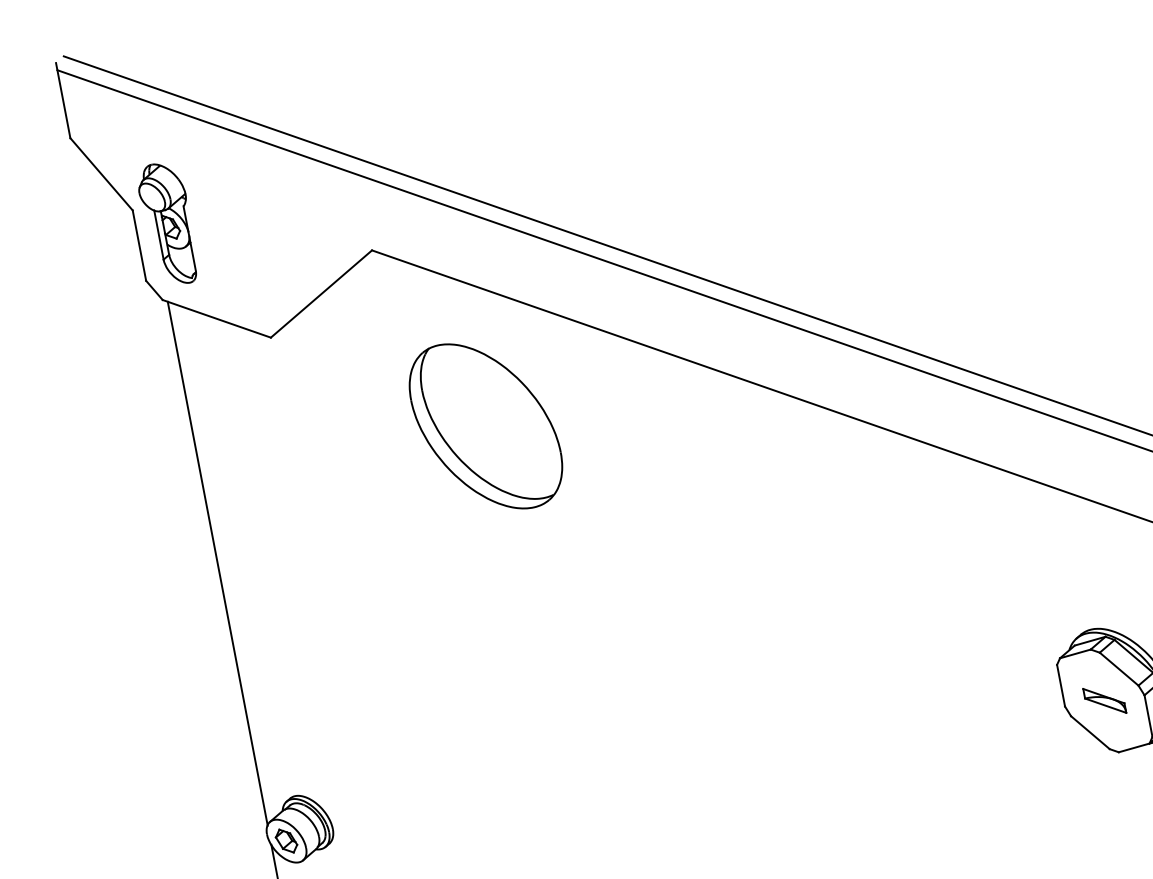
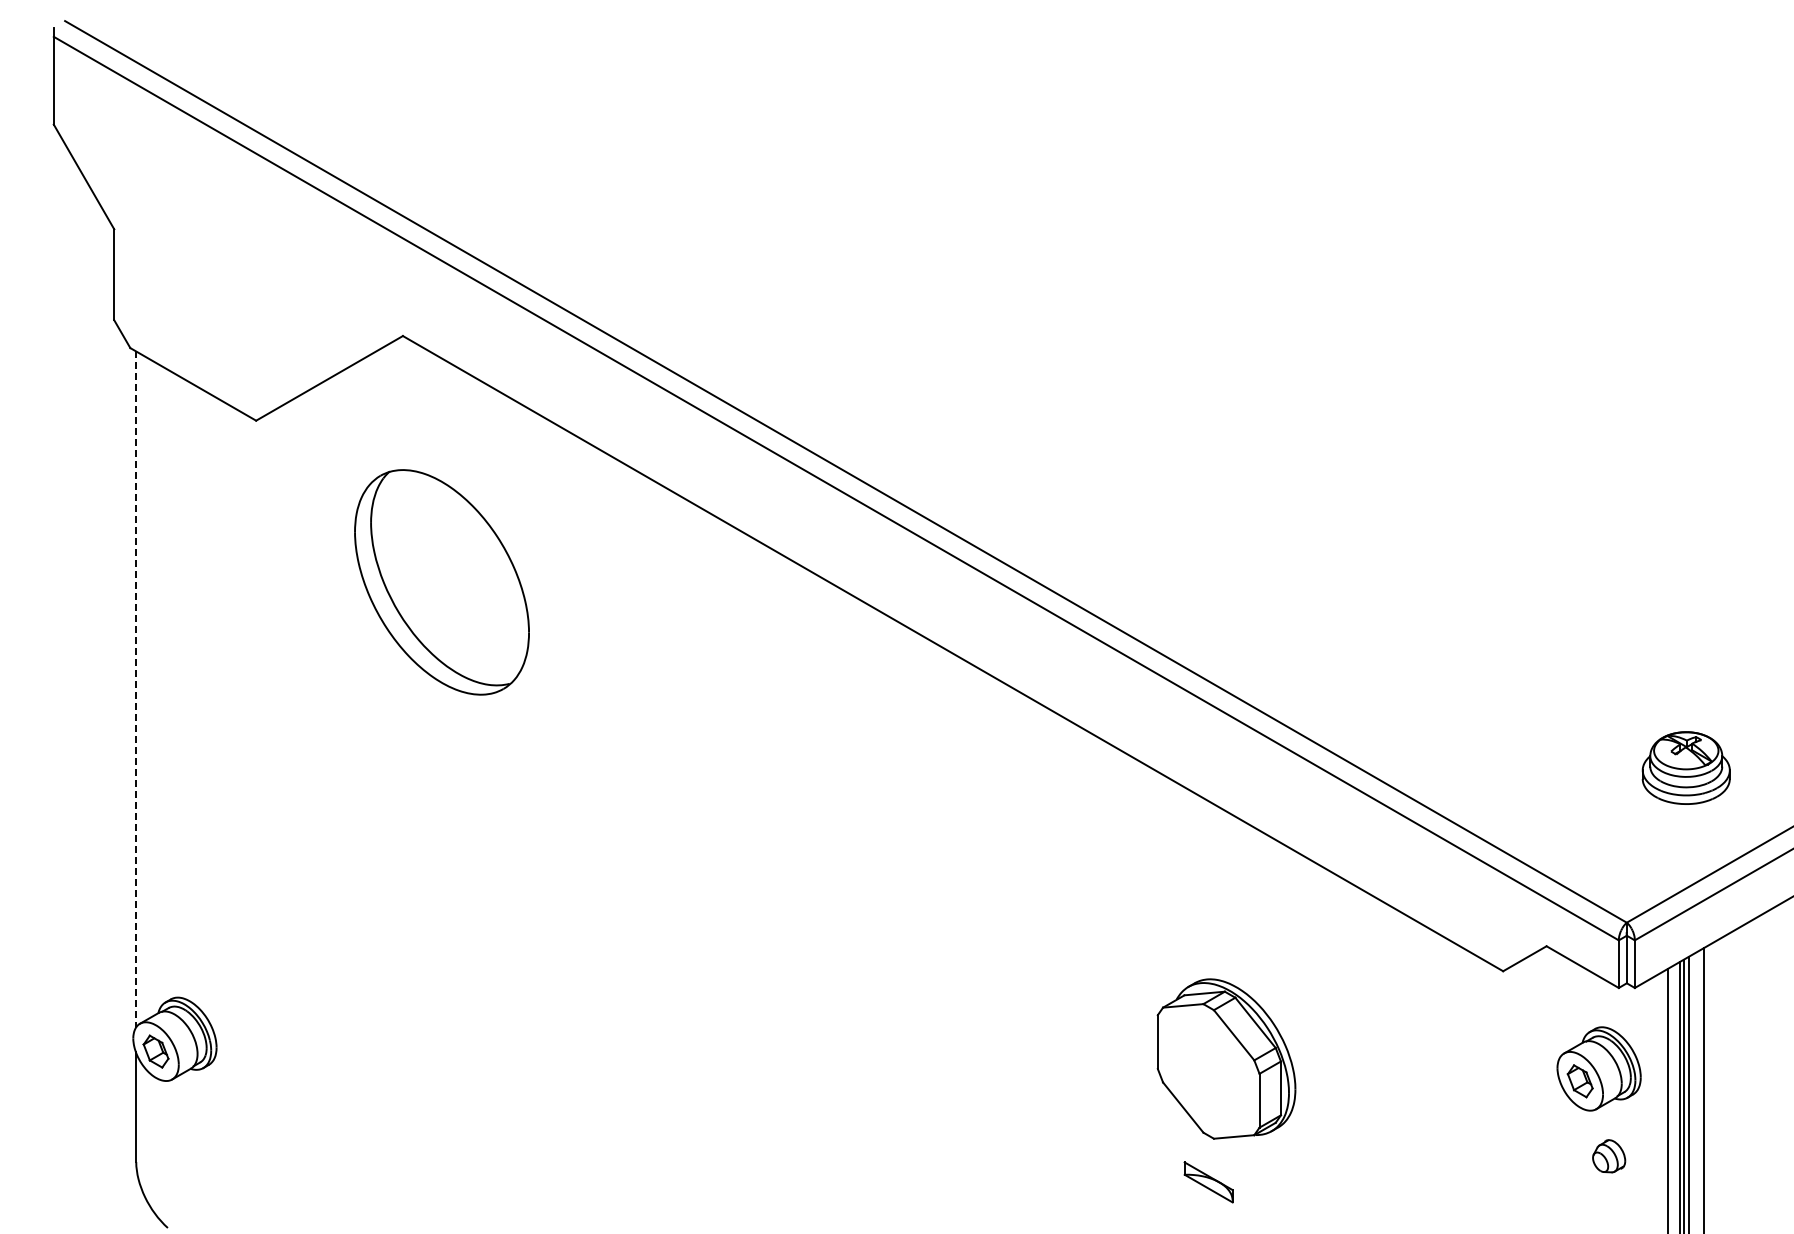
part: (167, 223) -> (154, 254), removed
part: (485, 426) -> (441, 582), moved
line: (218, 564) -> (136, 690), solid -> dashed
part: (1104, 701) -> (1208, 1182), moved

